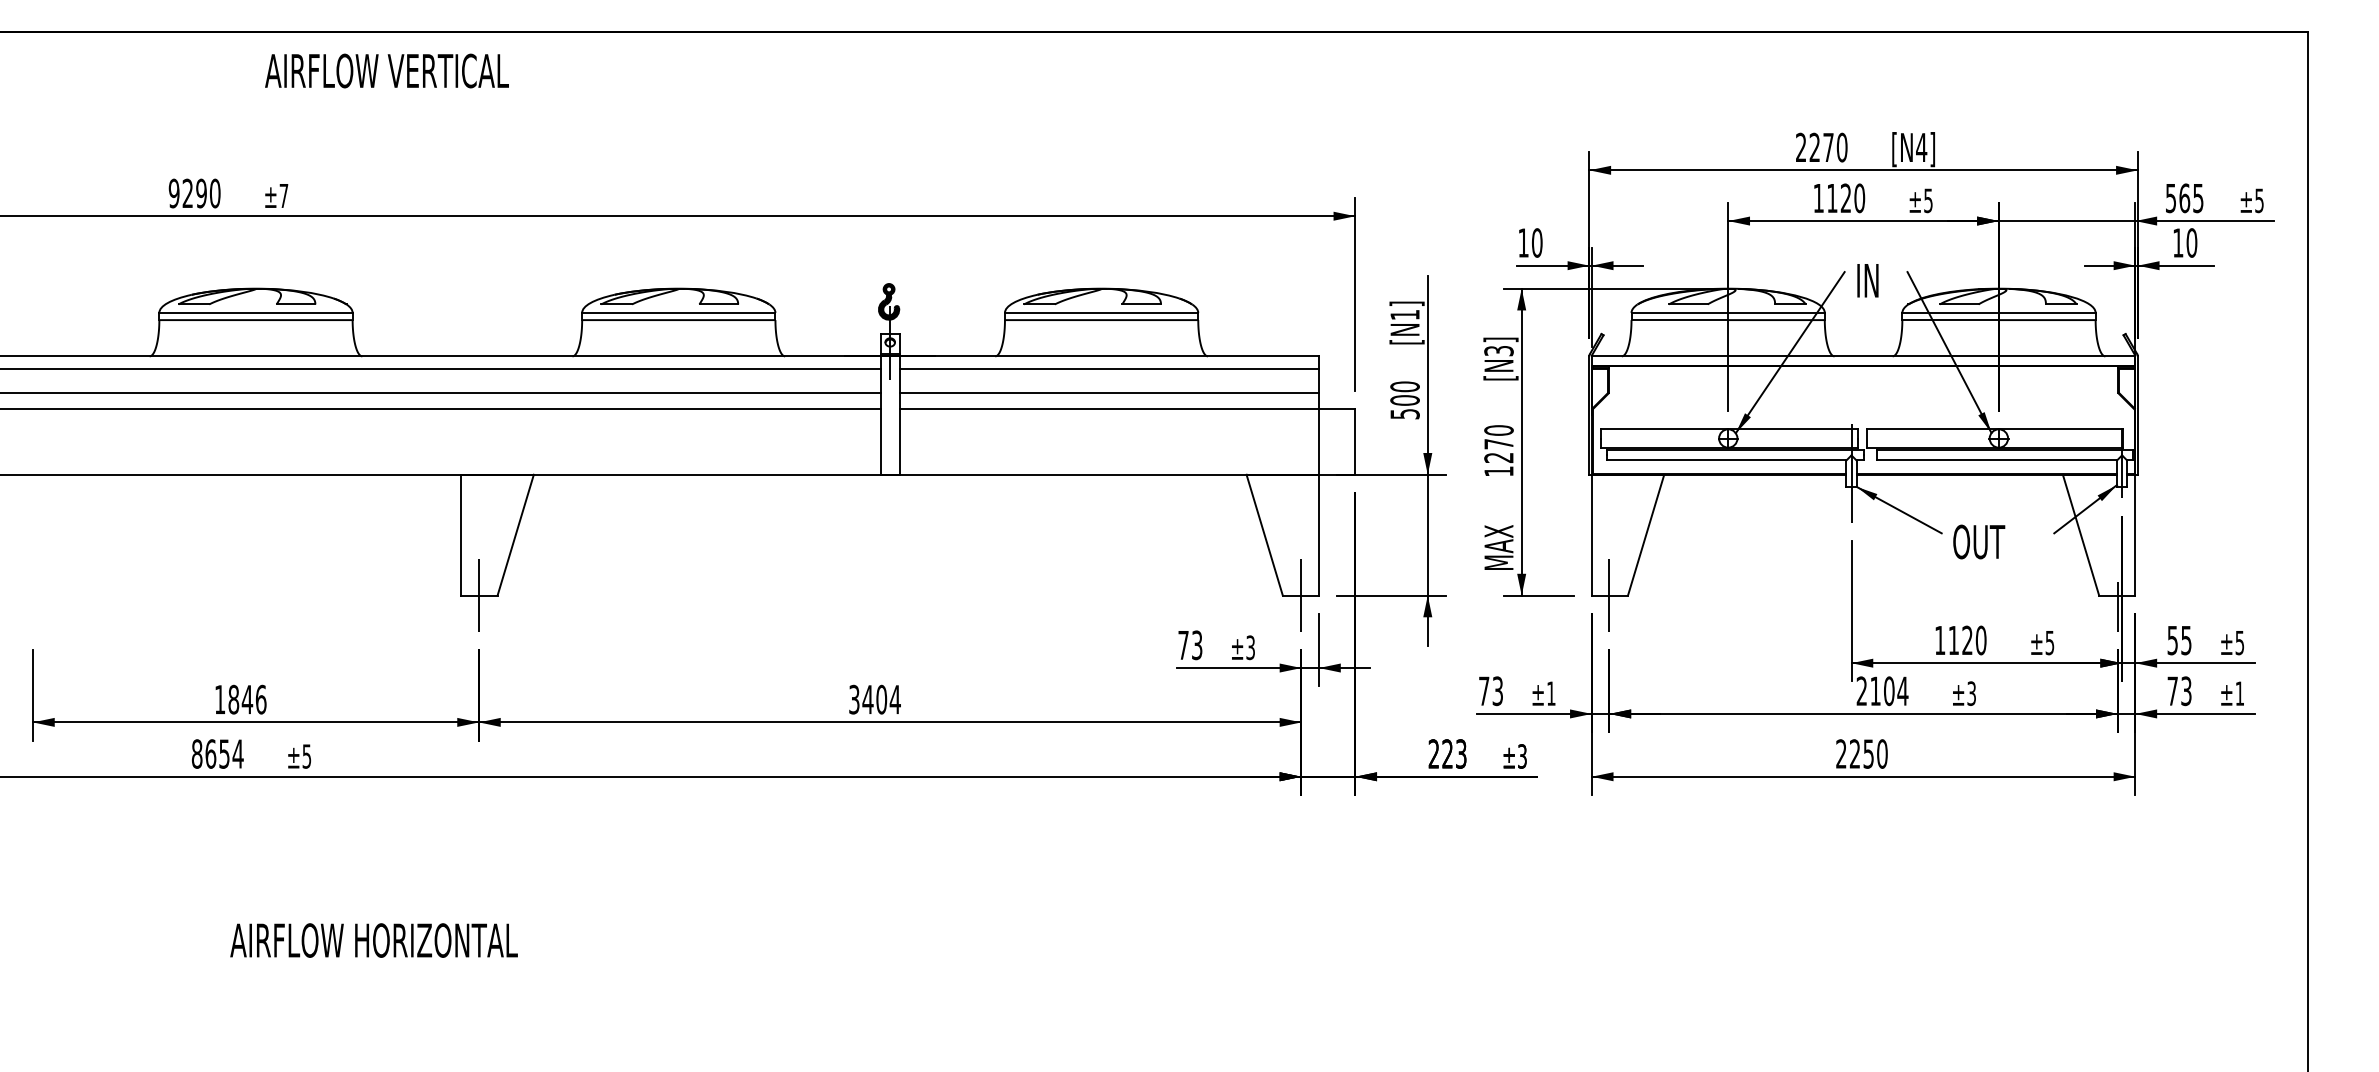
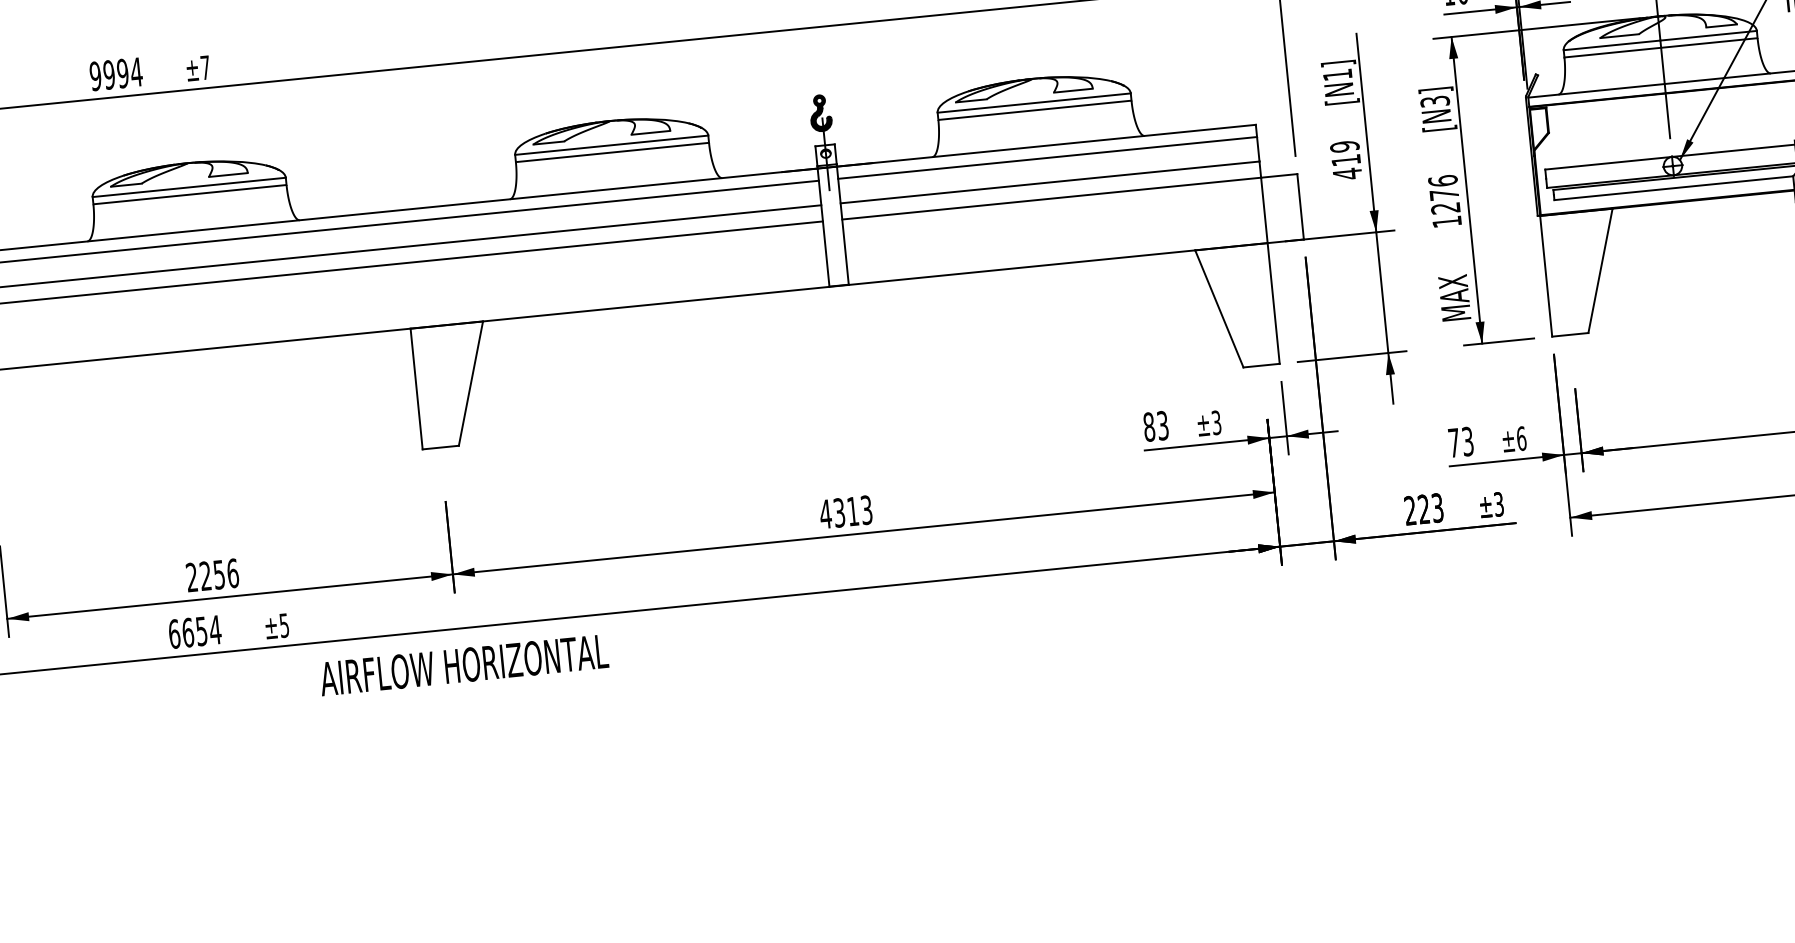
text: (201, 193) -> (122, 73), 9290 -> 9994
text: (1404, 400) -> (1345, 160), 500 -> 419
text: (1498, 430) -> (1442, 181), 1270 -> 1276
line: (479, 594) -> (440, 446), removed
line: (1301, 594) -> (1262, 364), removed
line: (1609, 594) -> (1569, 333), removed
text: (1183, 645) -> (1149, 427), 73 -> 83
text: (1551, 693) -> (1521, 438), ±1 -> ±6
text: (234, 699) -> (206, 575), 1846 -> 2256
text: (874, 699) -> (845, 512), 3404 -> 4313
text: (196, 753) -> (173, 633), 8654 -> 6654
text: (373, 940) -> (463, 665), moved

